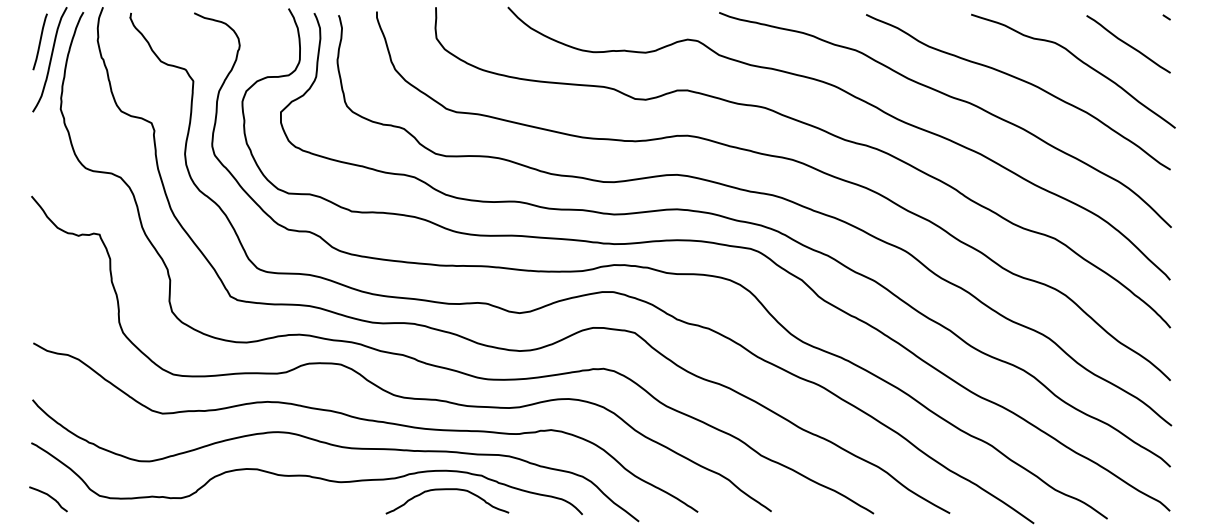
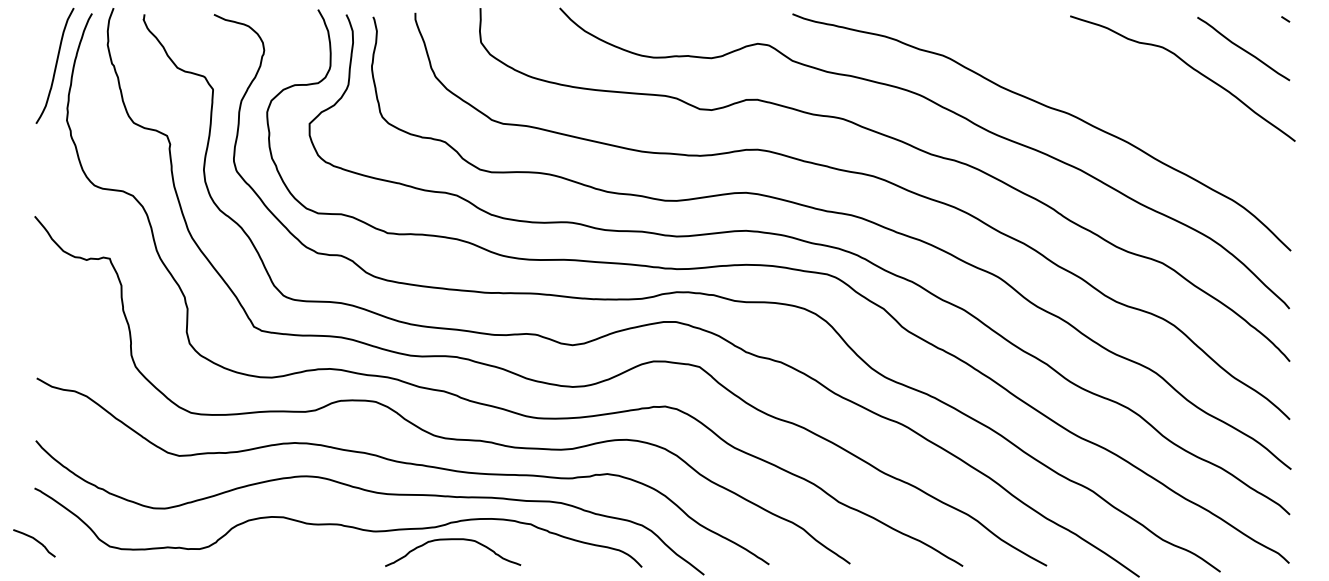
line: (40, 42) -> (44, 46), removed
curve: (1021, 81) -> (1125, 89), removed
curve: (447, 490) -> (453, 540), moved
curve: (50, 497) -> (36, 541), moved

